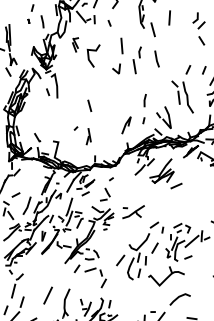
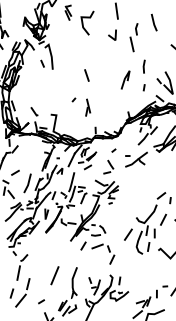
part: (136, 60) -> (133, 37), moved
line: (126, 125) -> (125, 80), moved
part: (133, 212) -> (136, 160), moved

